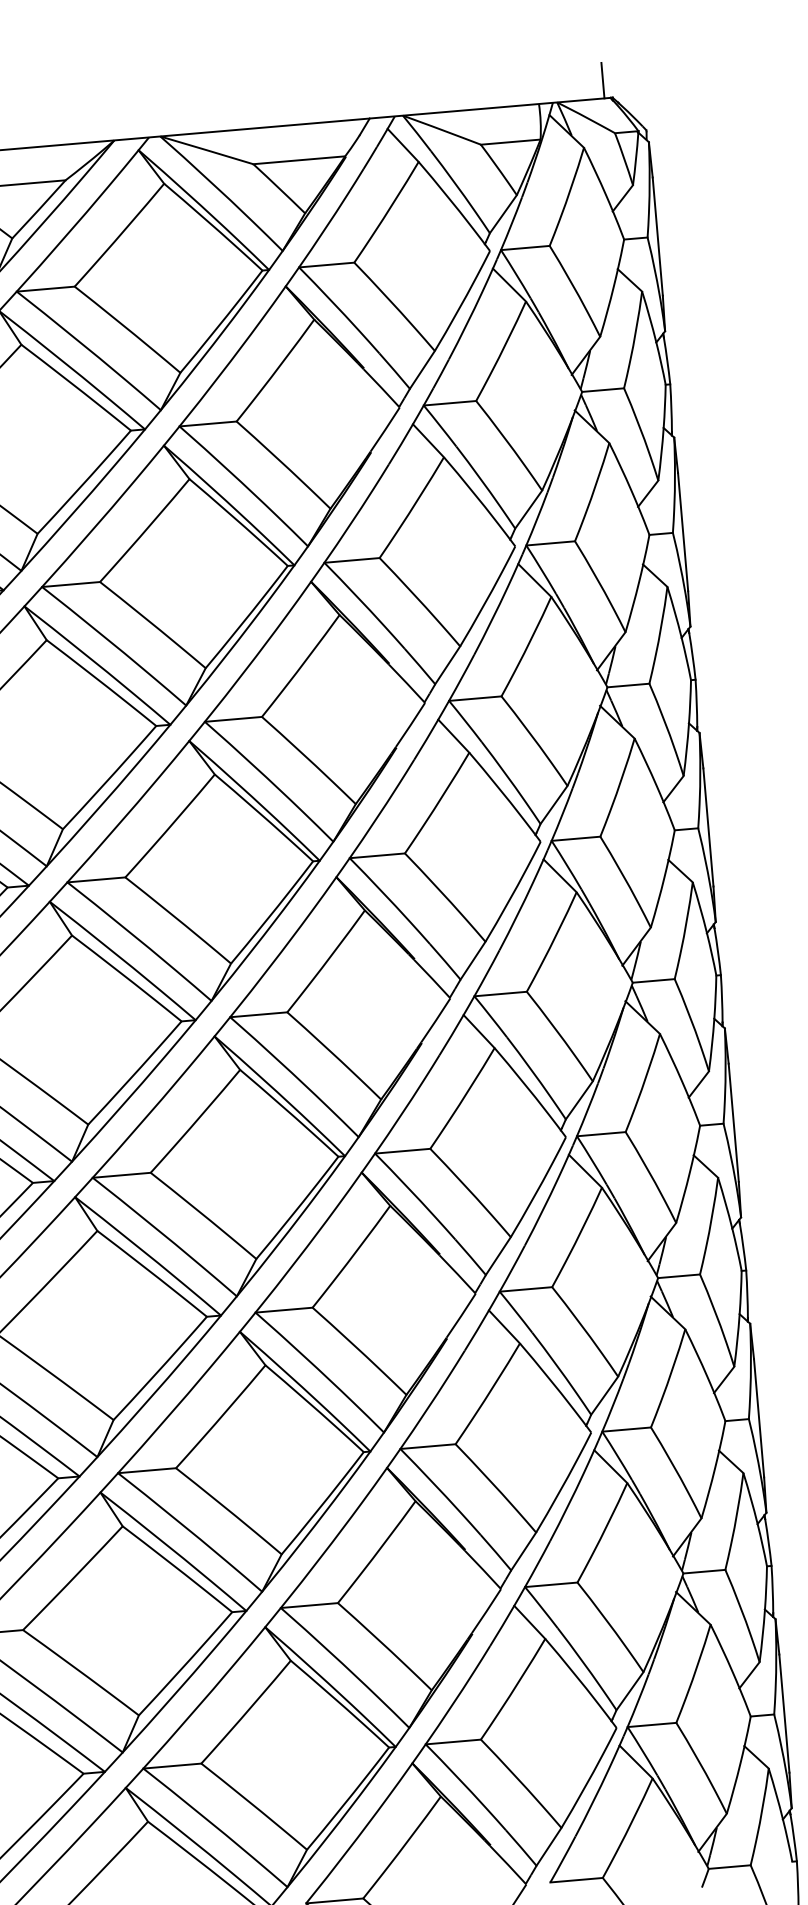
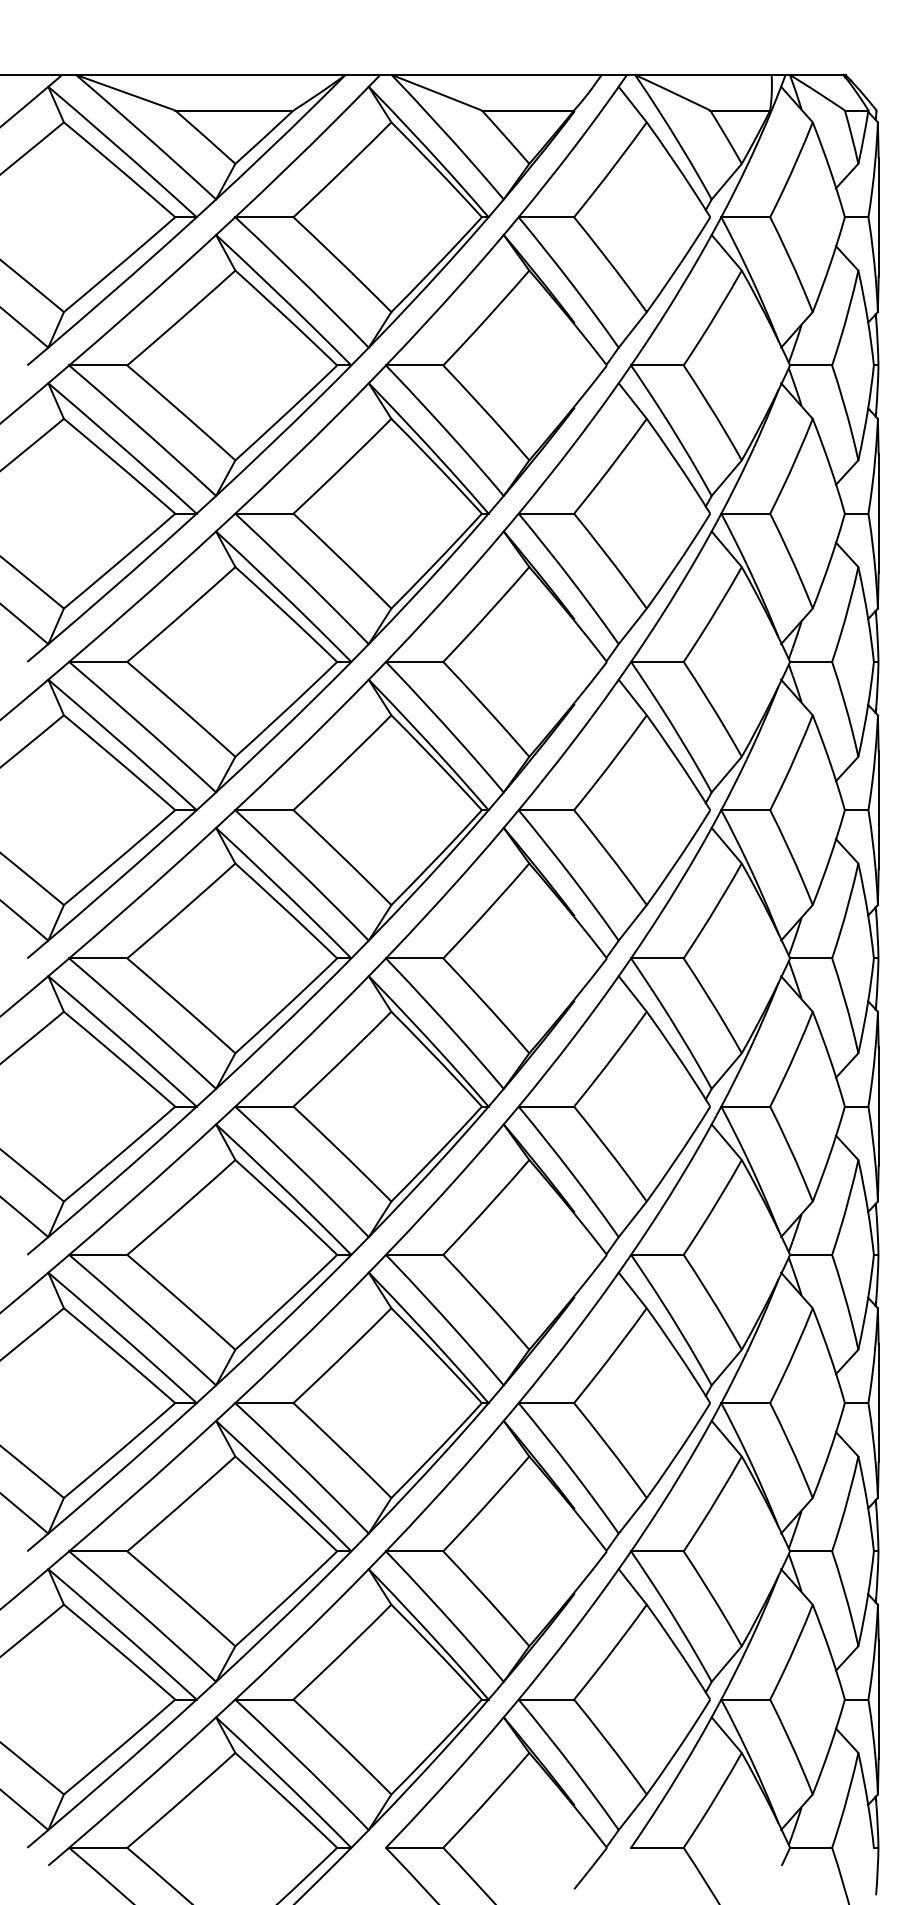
line: (603, 80) -> (837, 56), removed

